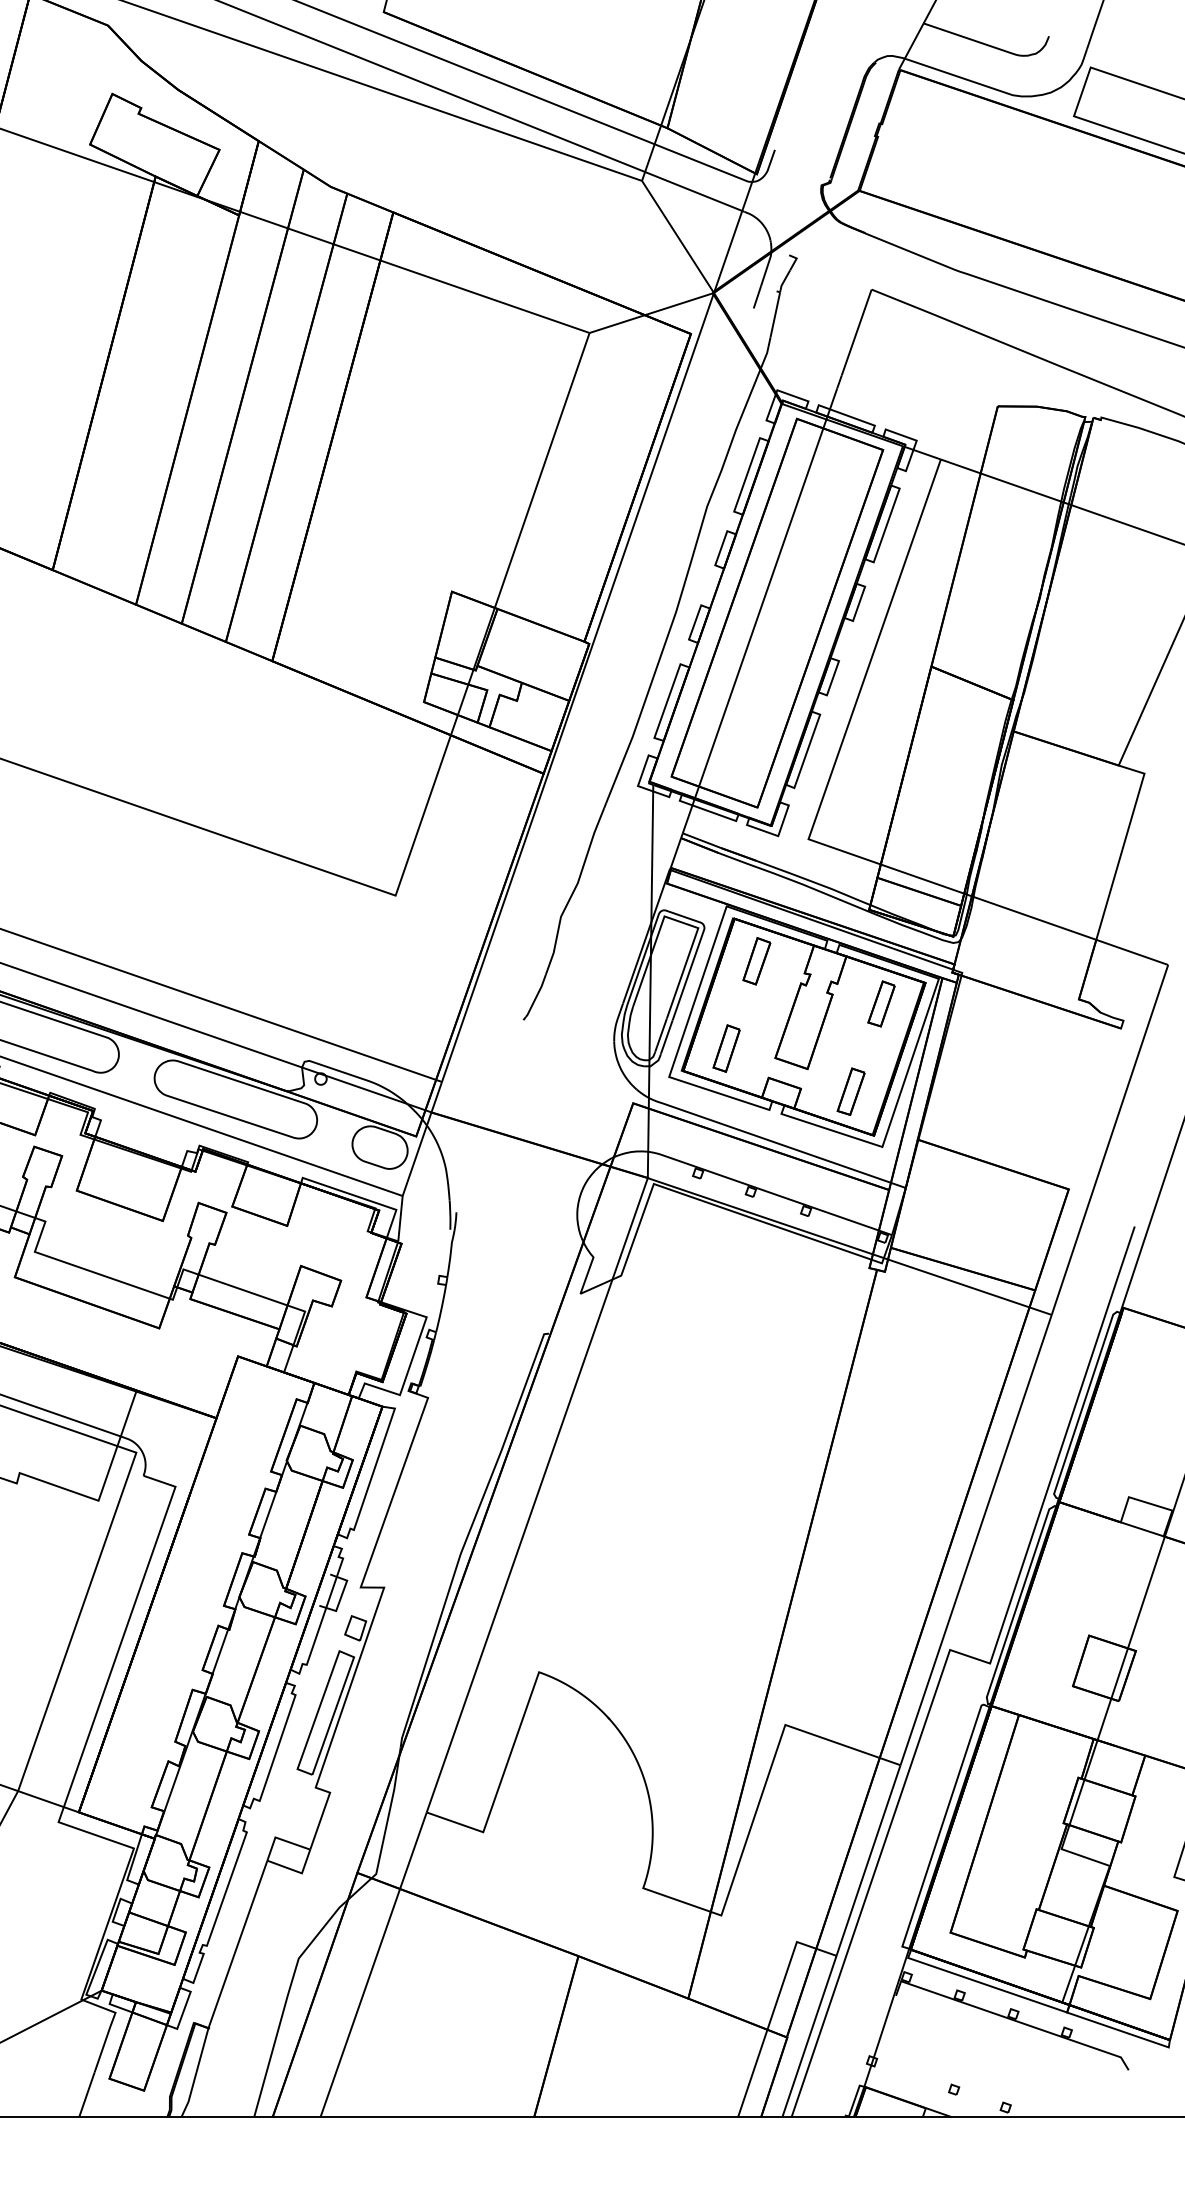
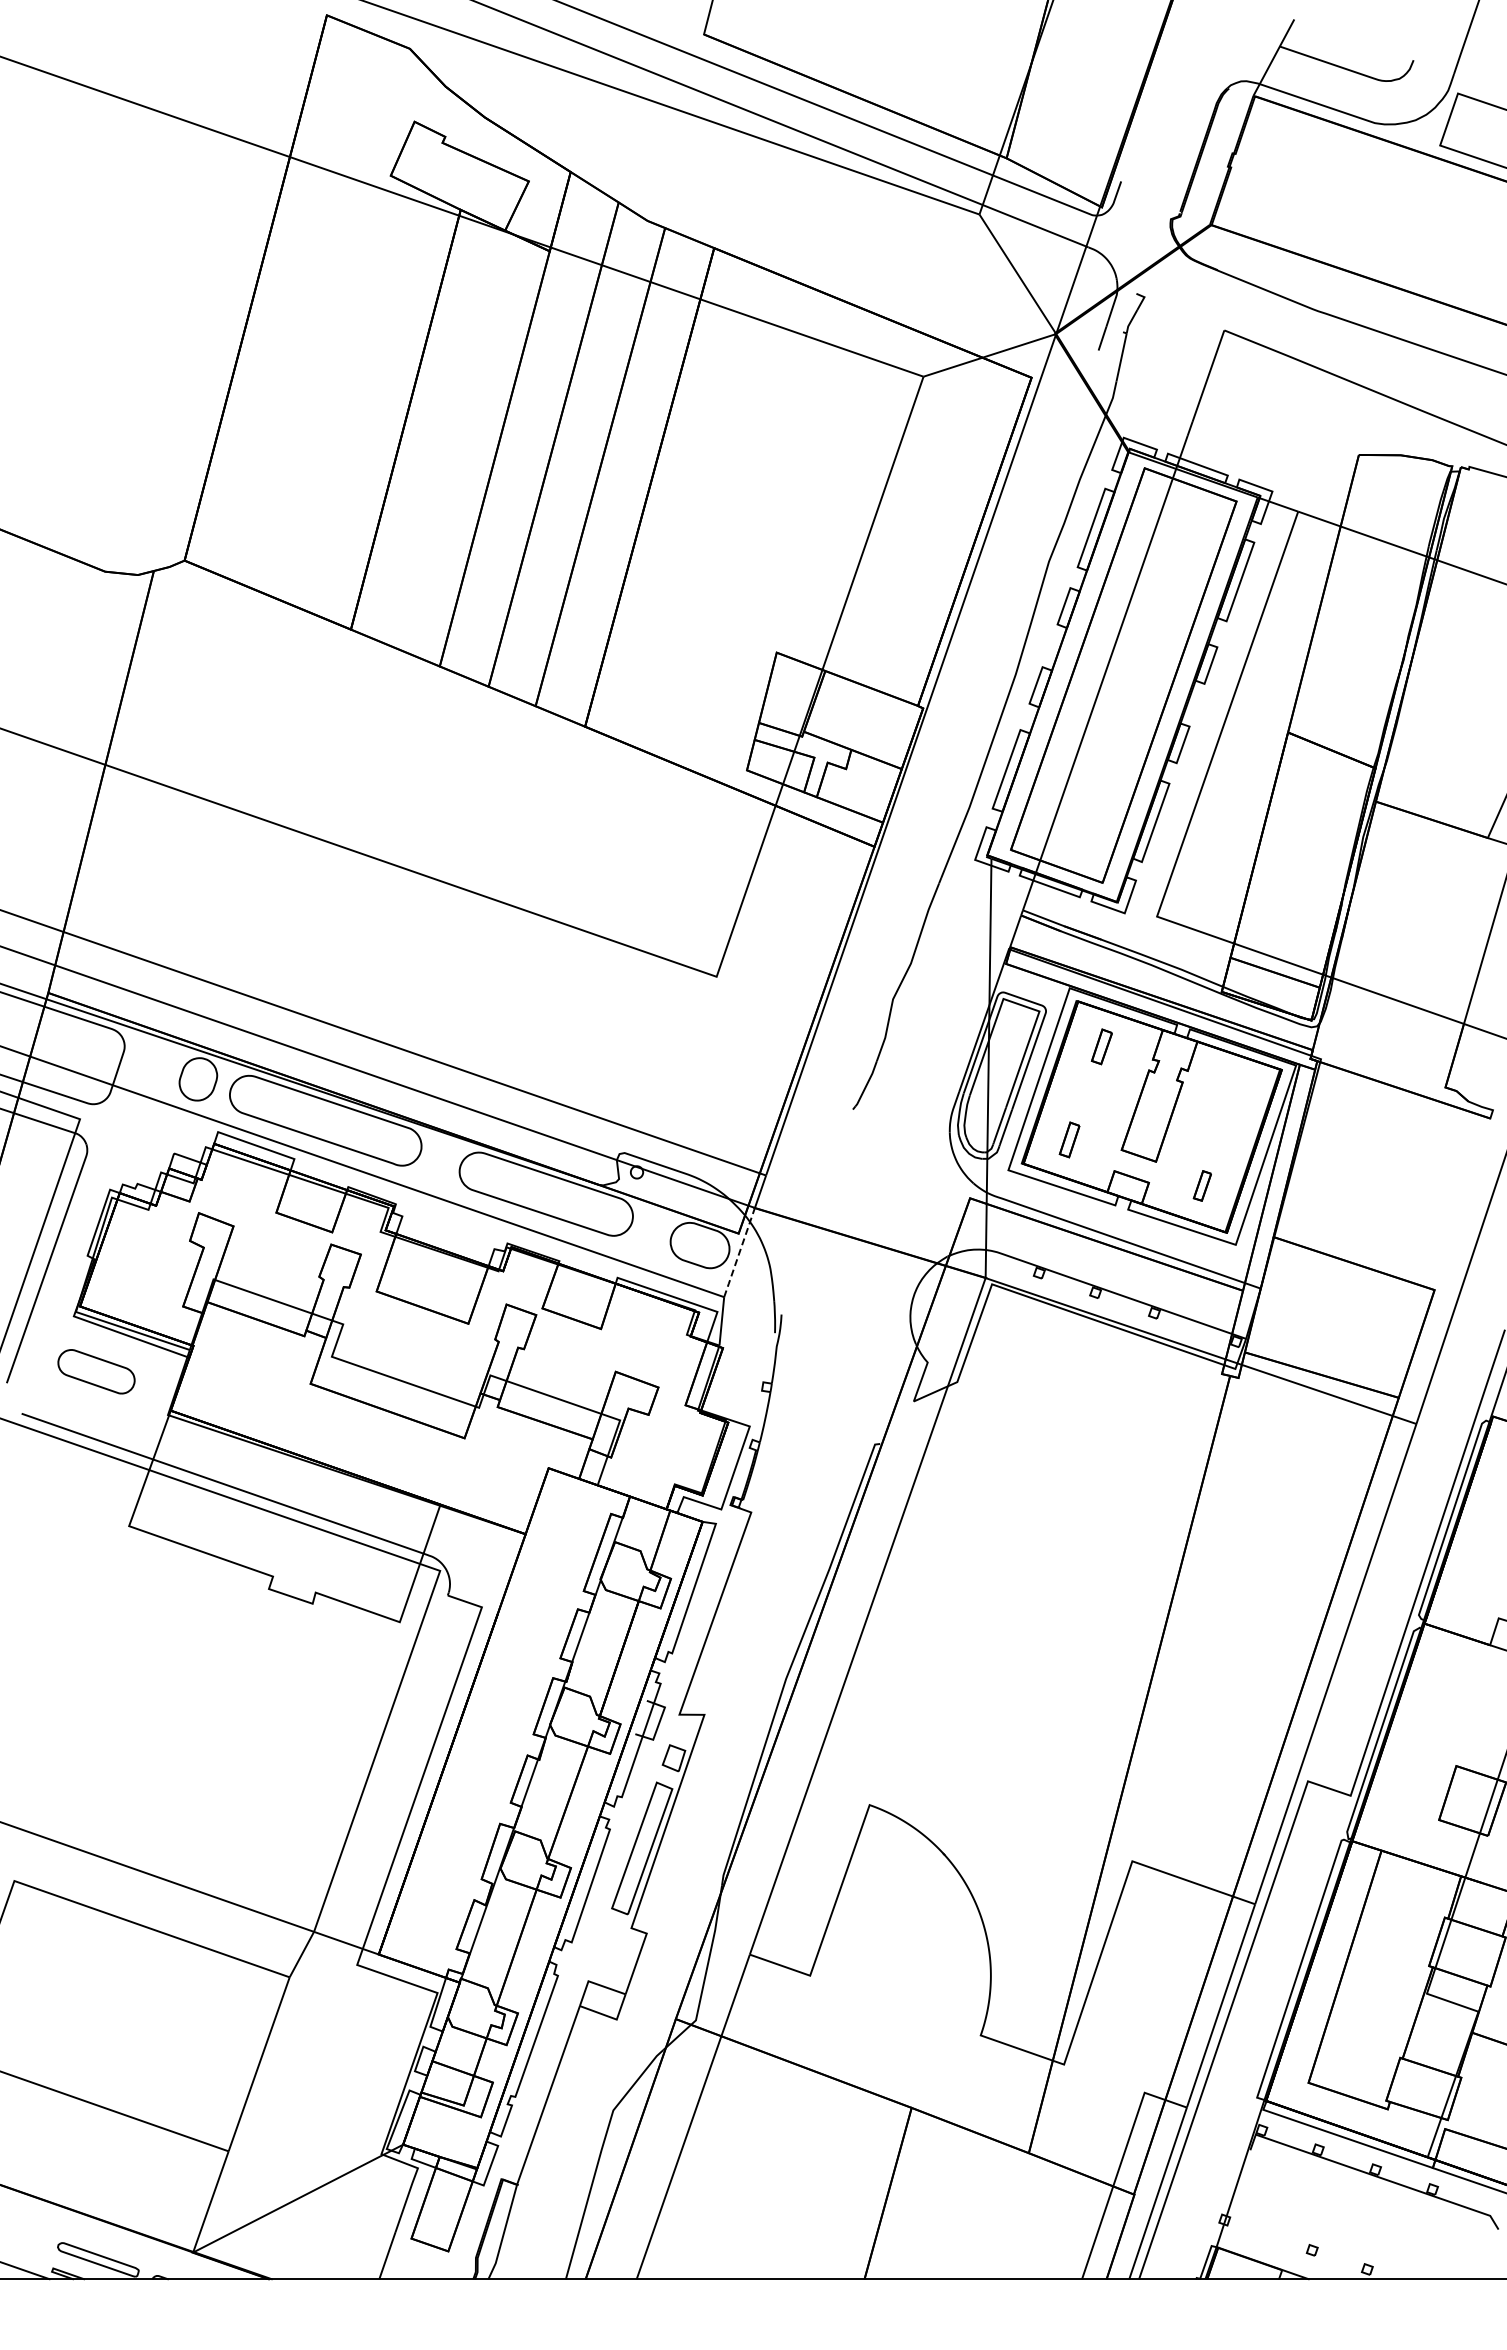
part: (756, 960) -> (1101, 1046), size x0.7
part: (881, 1004) -> (1234, 1092), removed
part: (726, 1048) -> (1069, 1139), size x0.7
part: (851, 1091) -> (1202, 1185), size x0.6
line: (417, 1154) -> (739, 1252), solid -> dashed

